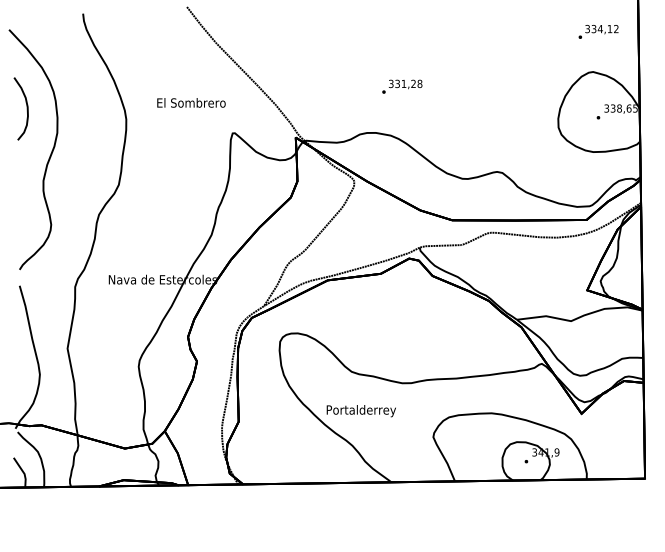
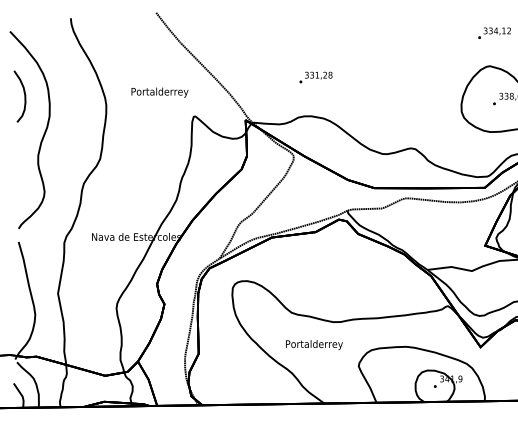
text: (402, 86) -> (316, 77), moved
text: (191, 104) -> (159, 92), El Sombrero -> Portalderrey
text: (360, 411) -> (313, 345), moved

